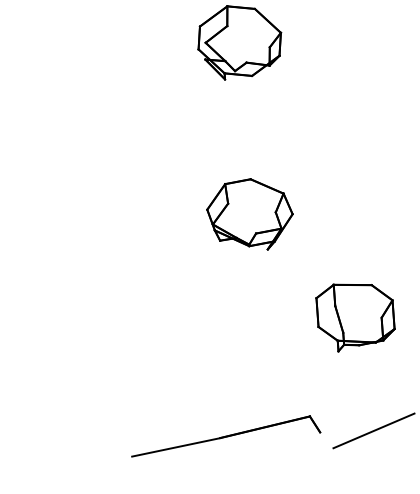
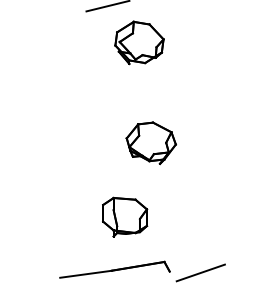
part: (248, 215) -> (150, 143), moved
part: (356, 315) -> (125, 216), moved

